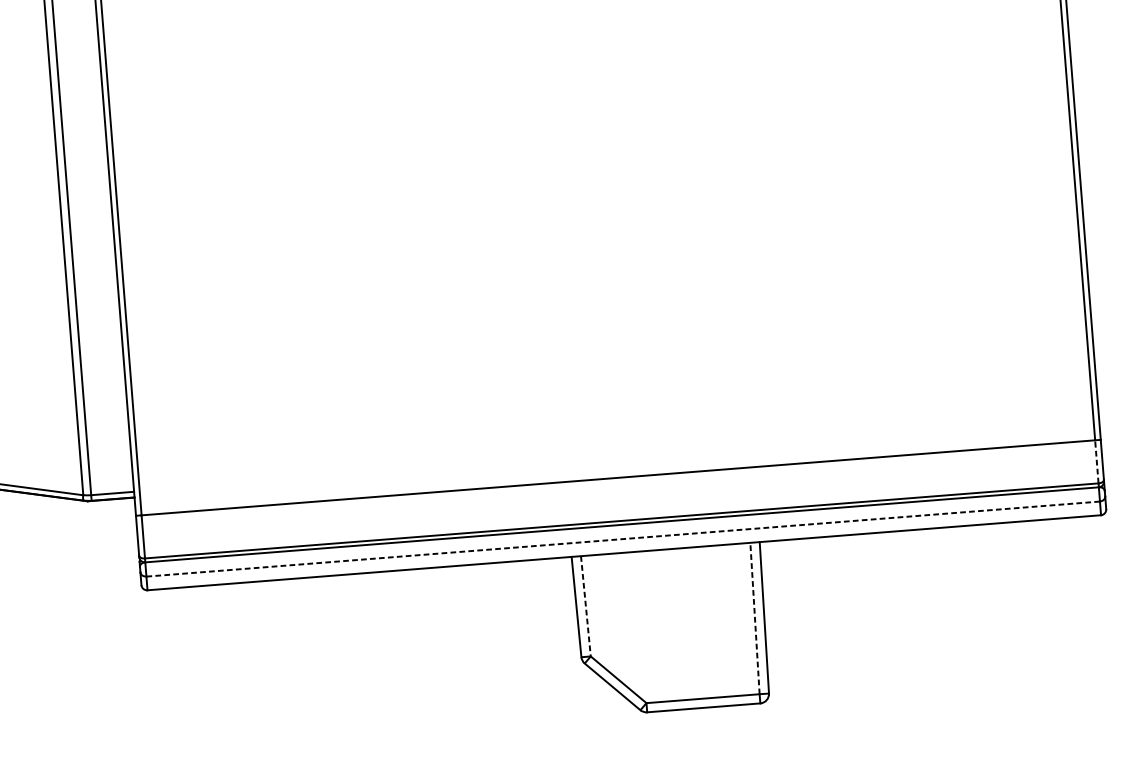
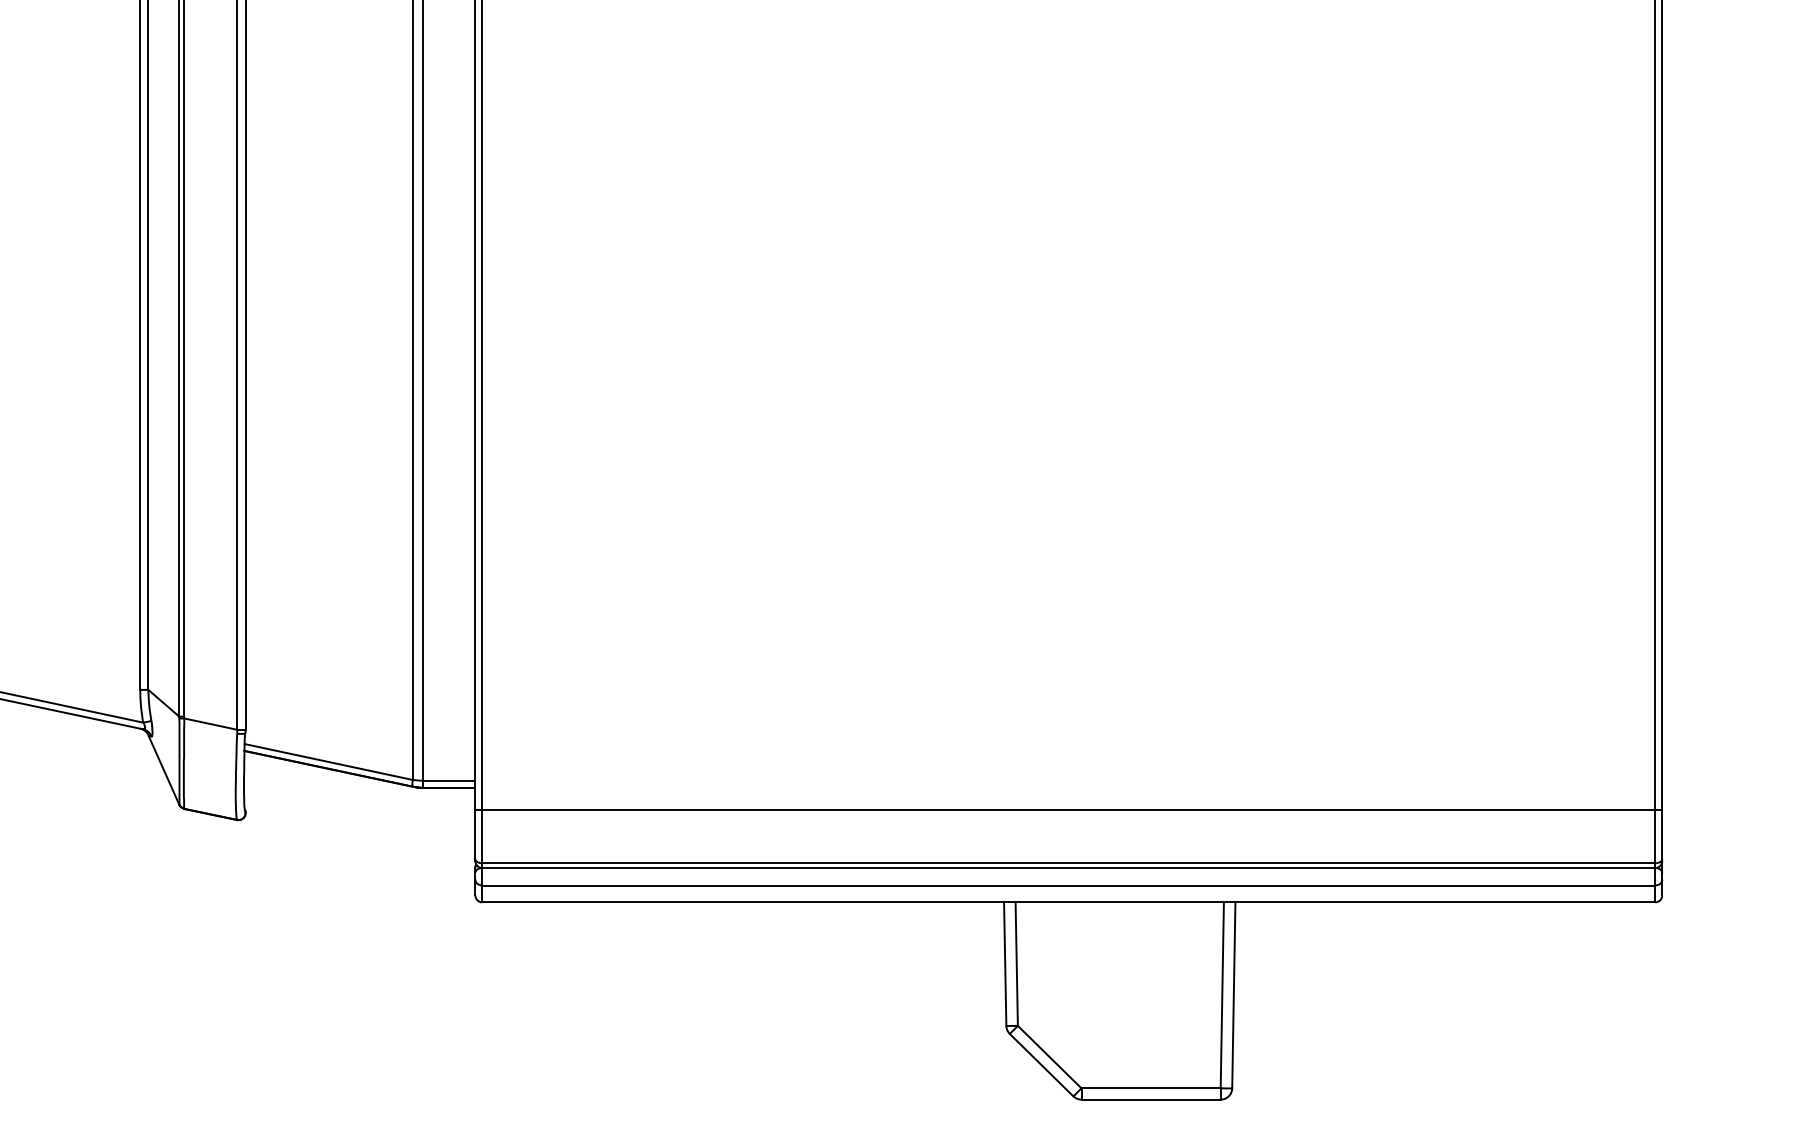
line: (1096, 461) -> (1655, 836), dashed -> solid
line: (622, 539) -> (1068, 885), dashed -> solid
line: (585, 606) -> (1016, 964), dashed -> solid
line: (755, 617) -> (1222, 994), dashed -> solid

